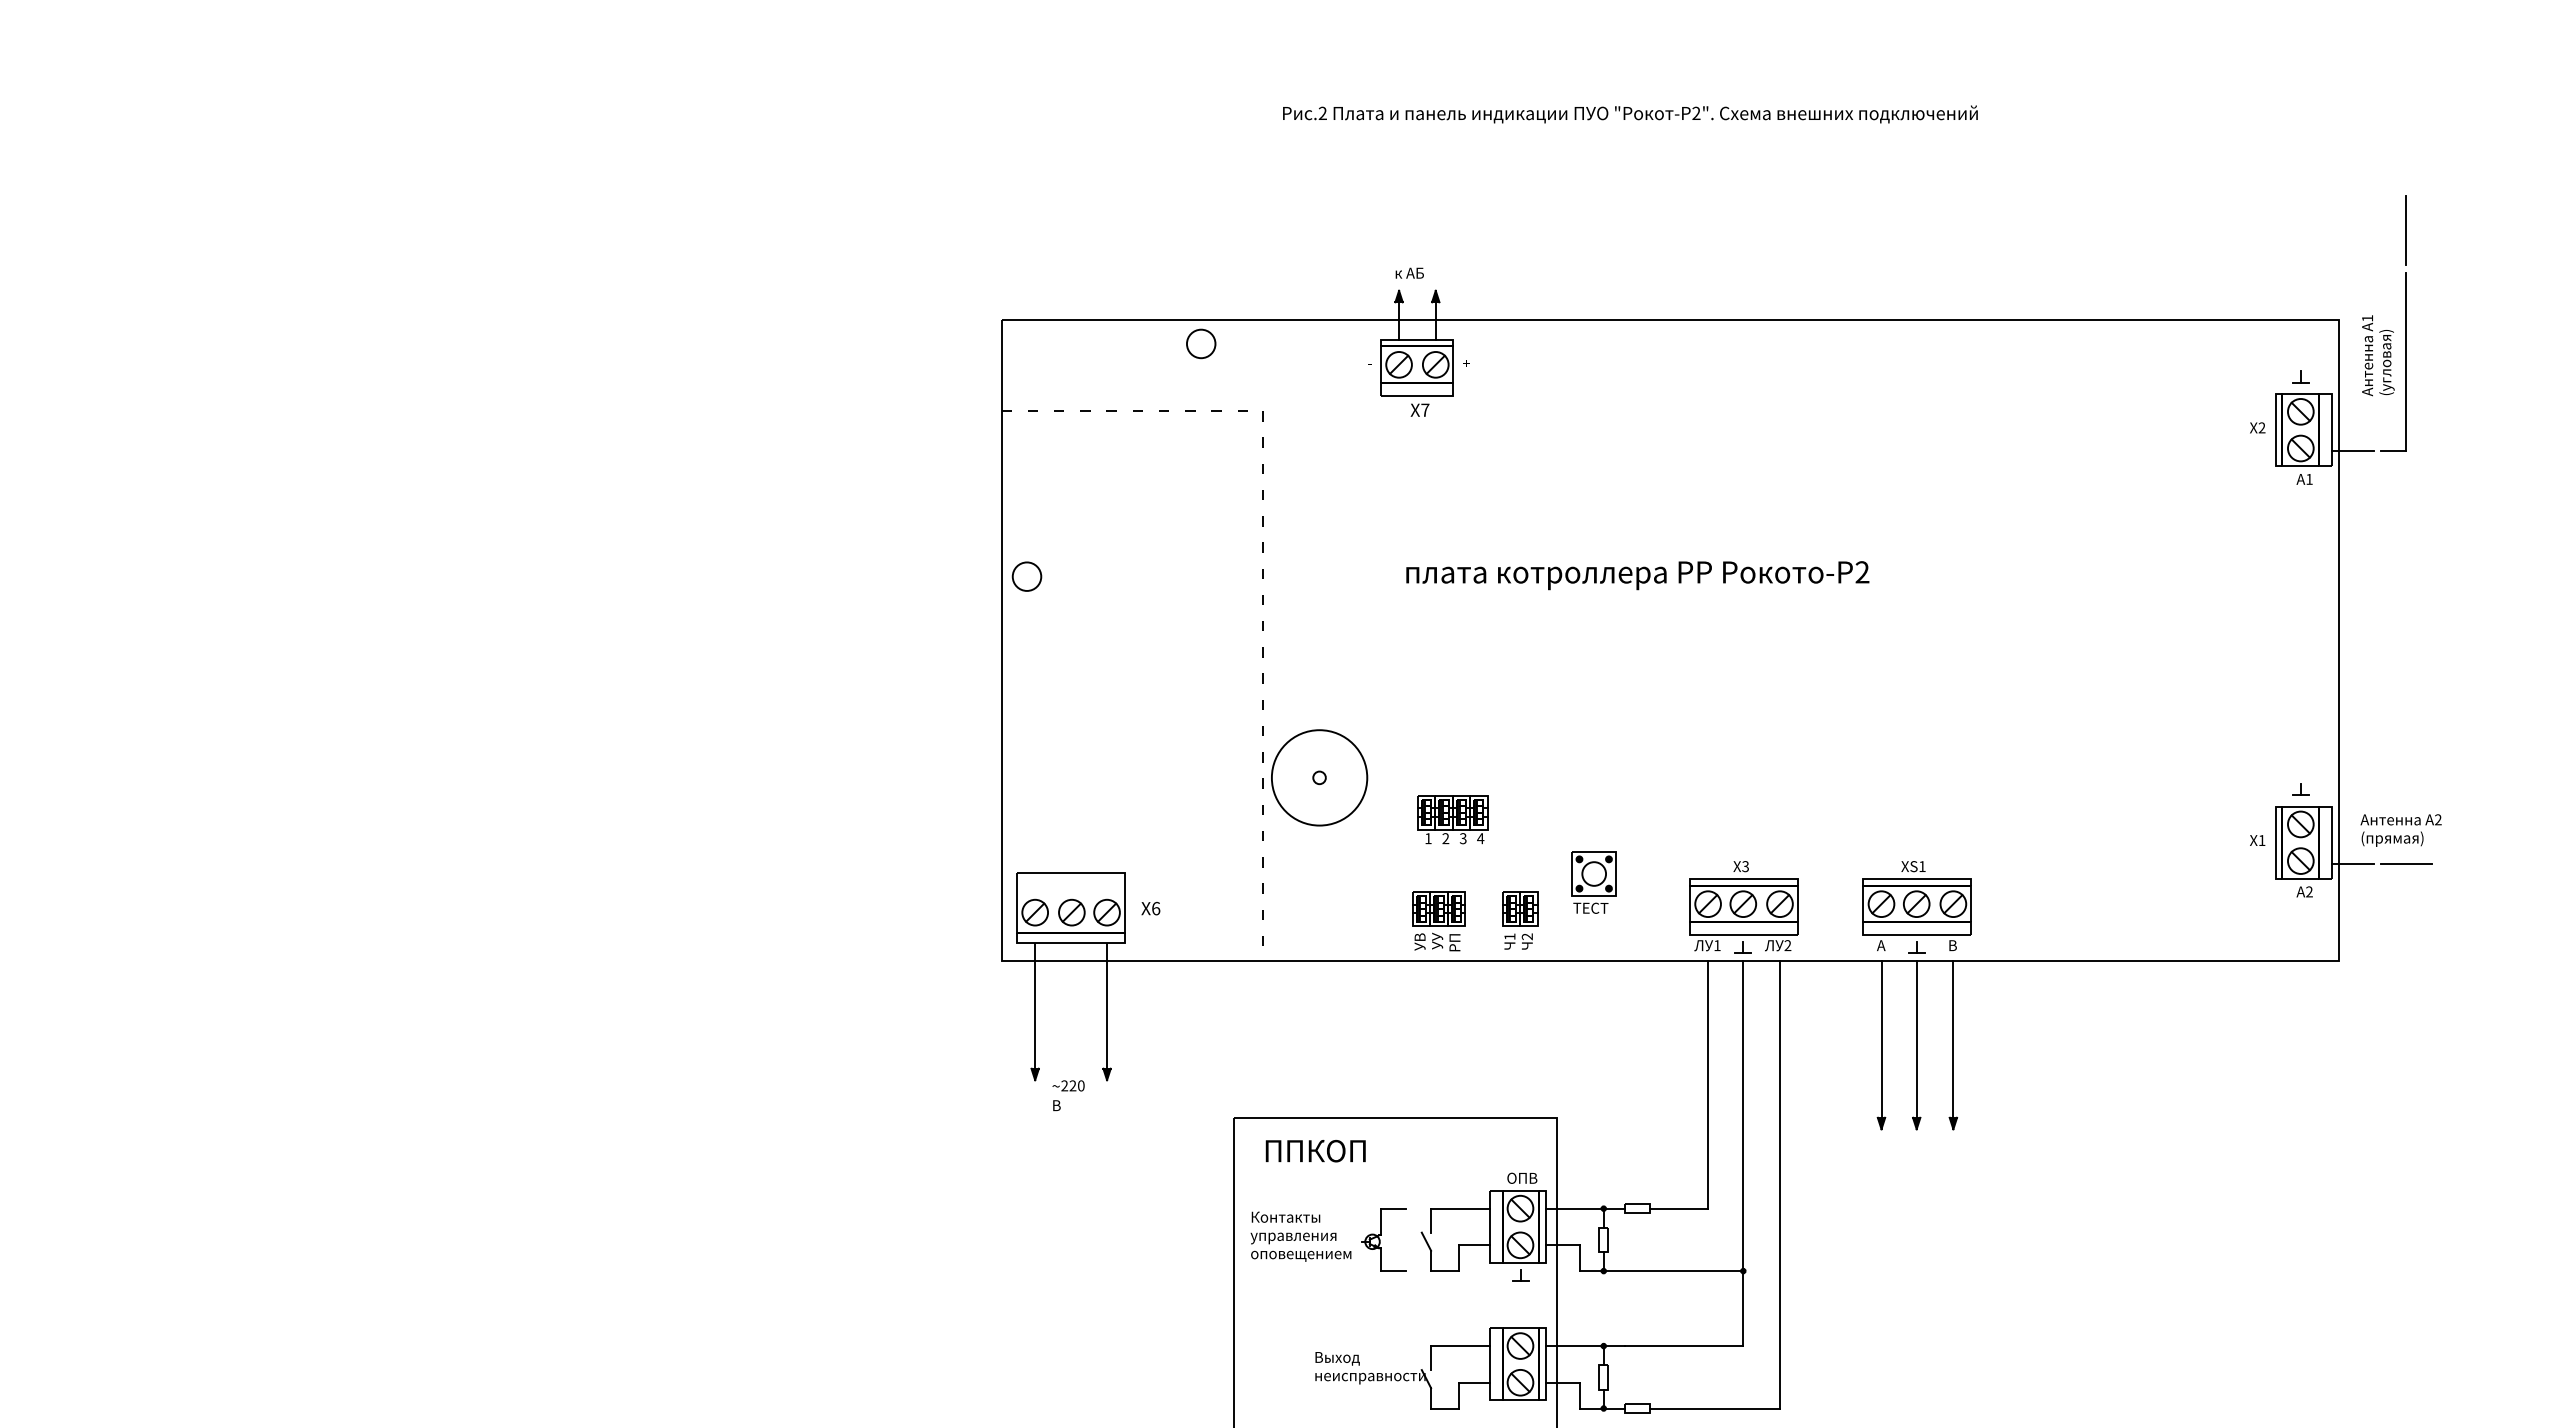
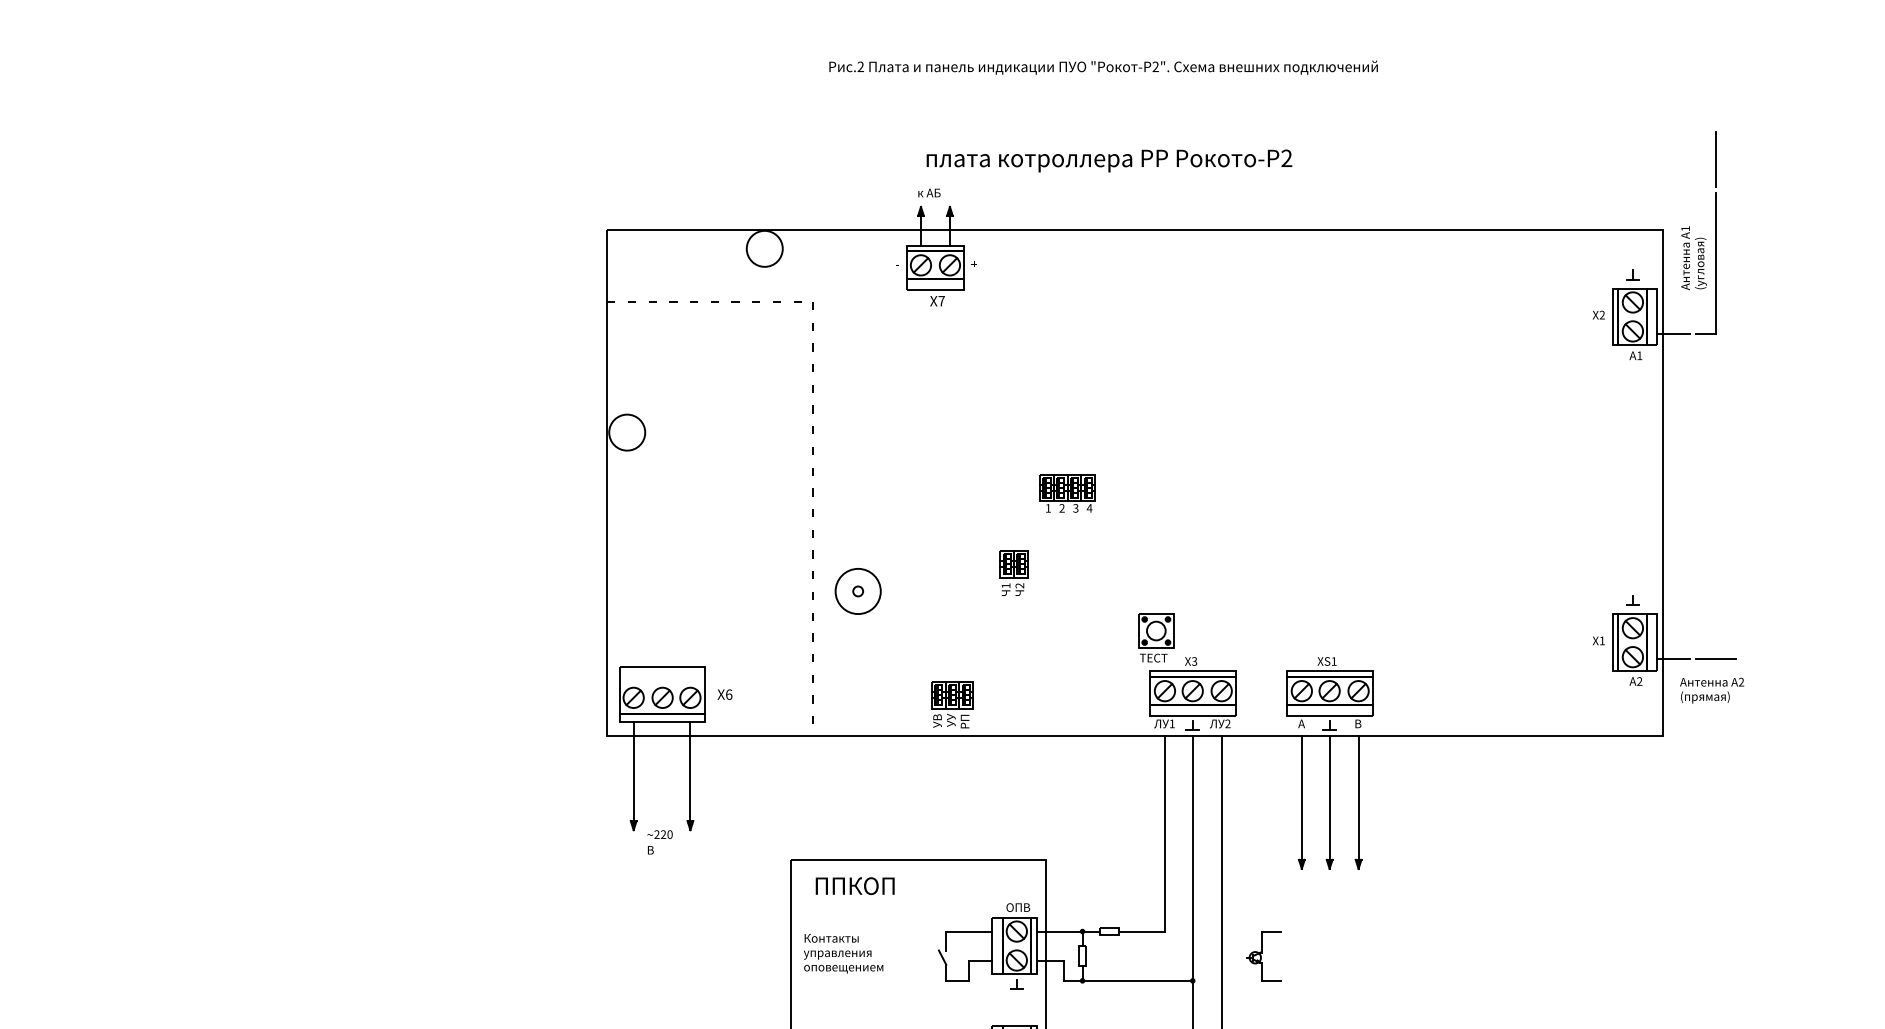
circle: (1200, 343) -> (764, 248), size x1.6
text: (1637, 575) -> (1109, 160), moved
circle: (1026, 576) -> (626, 432), size x1.6
circle: (1319, 777) -> (858, 591), size x0.6
part: (1452, 819) -> (1067, 493), moved
text: (2400, 830) -> (1711, 690), moved
part: (1593, 882) -> (1155, 637), moved
part: (1520, 920) -> (1014, 573), moved
part: (1383, 1239) -> (1263, 955), moved

